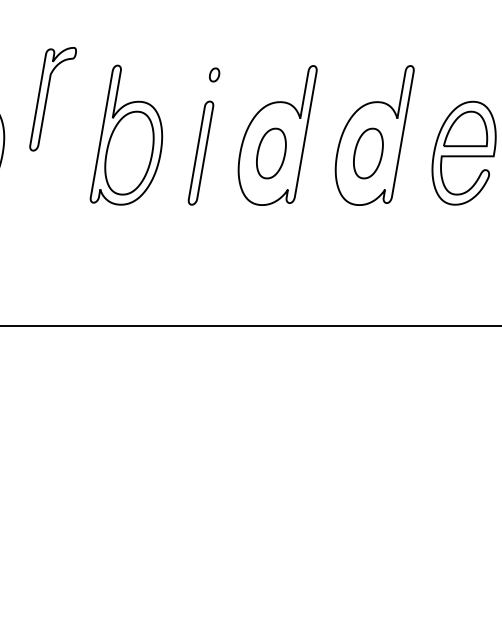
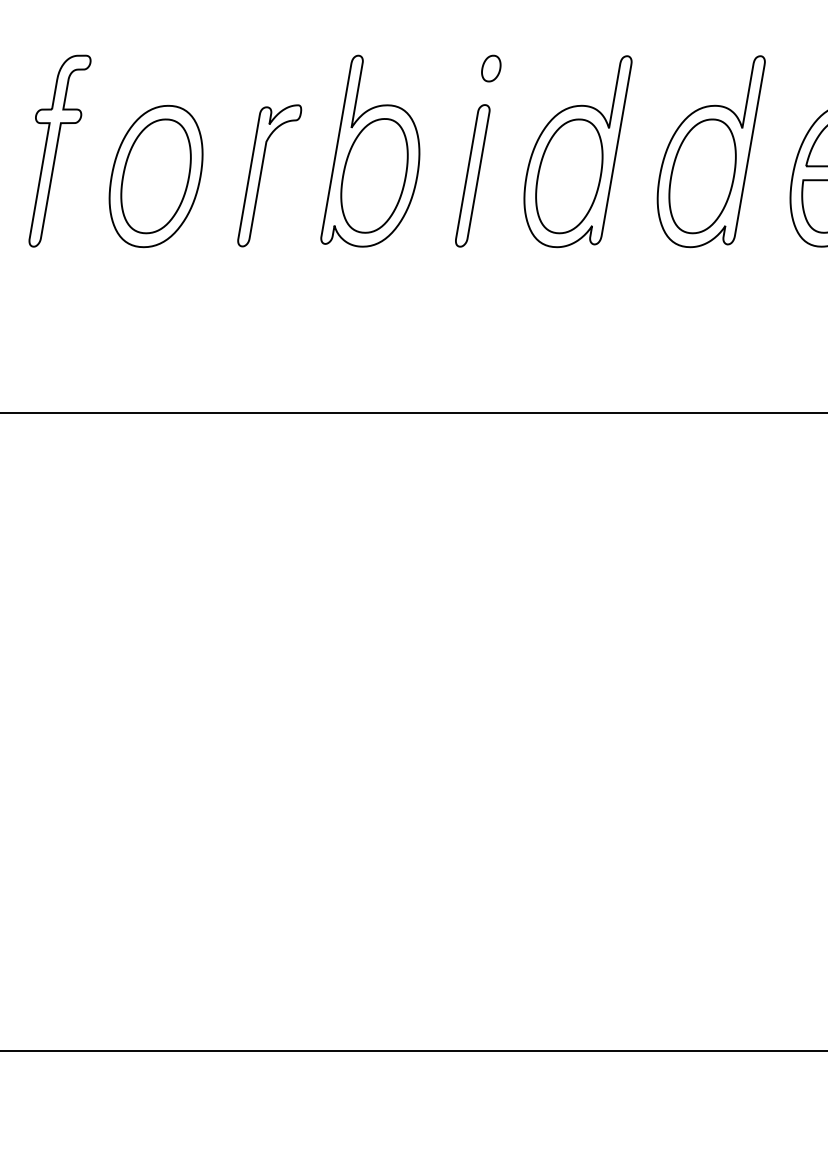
part: (214, 74) -> (491, 68), size x1.43
part: (47, 98) -> (261, 175), moved
part: (271, 153) -> (569, 176), size x1.67
part: (368, 153) -> (702, 176), size x1.67

